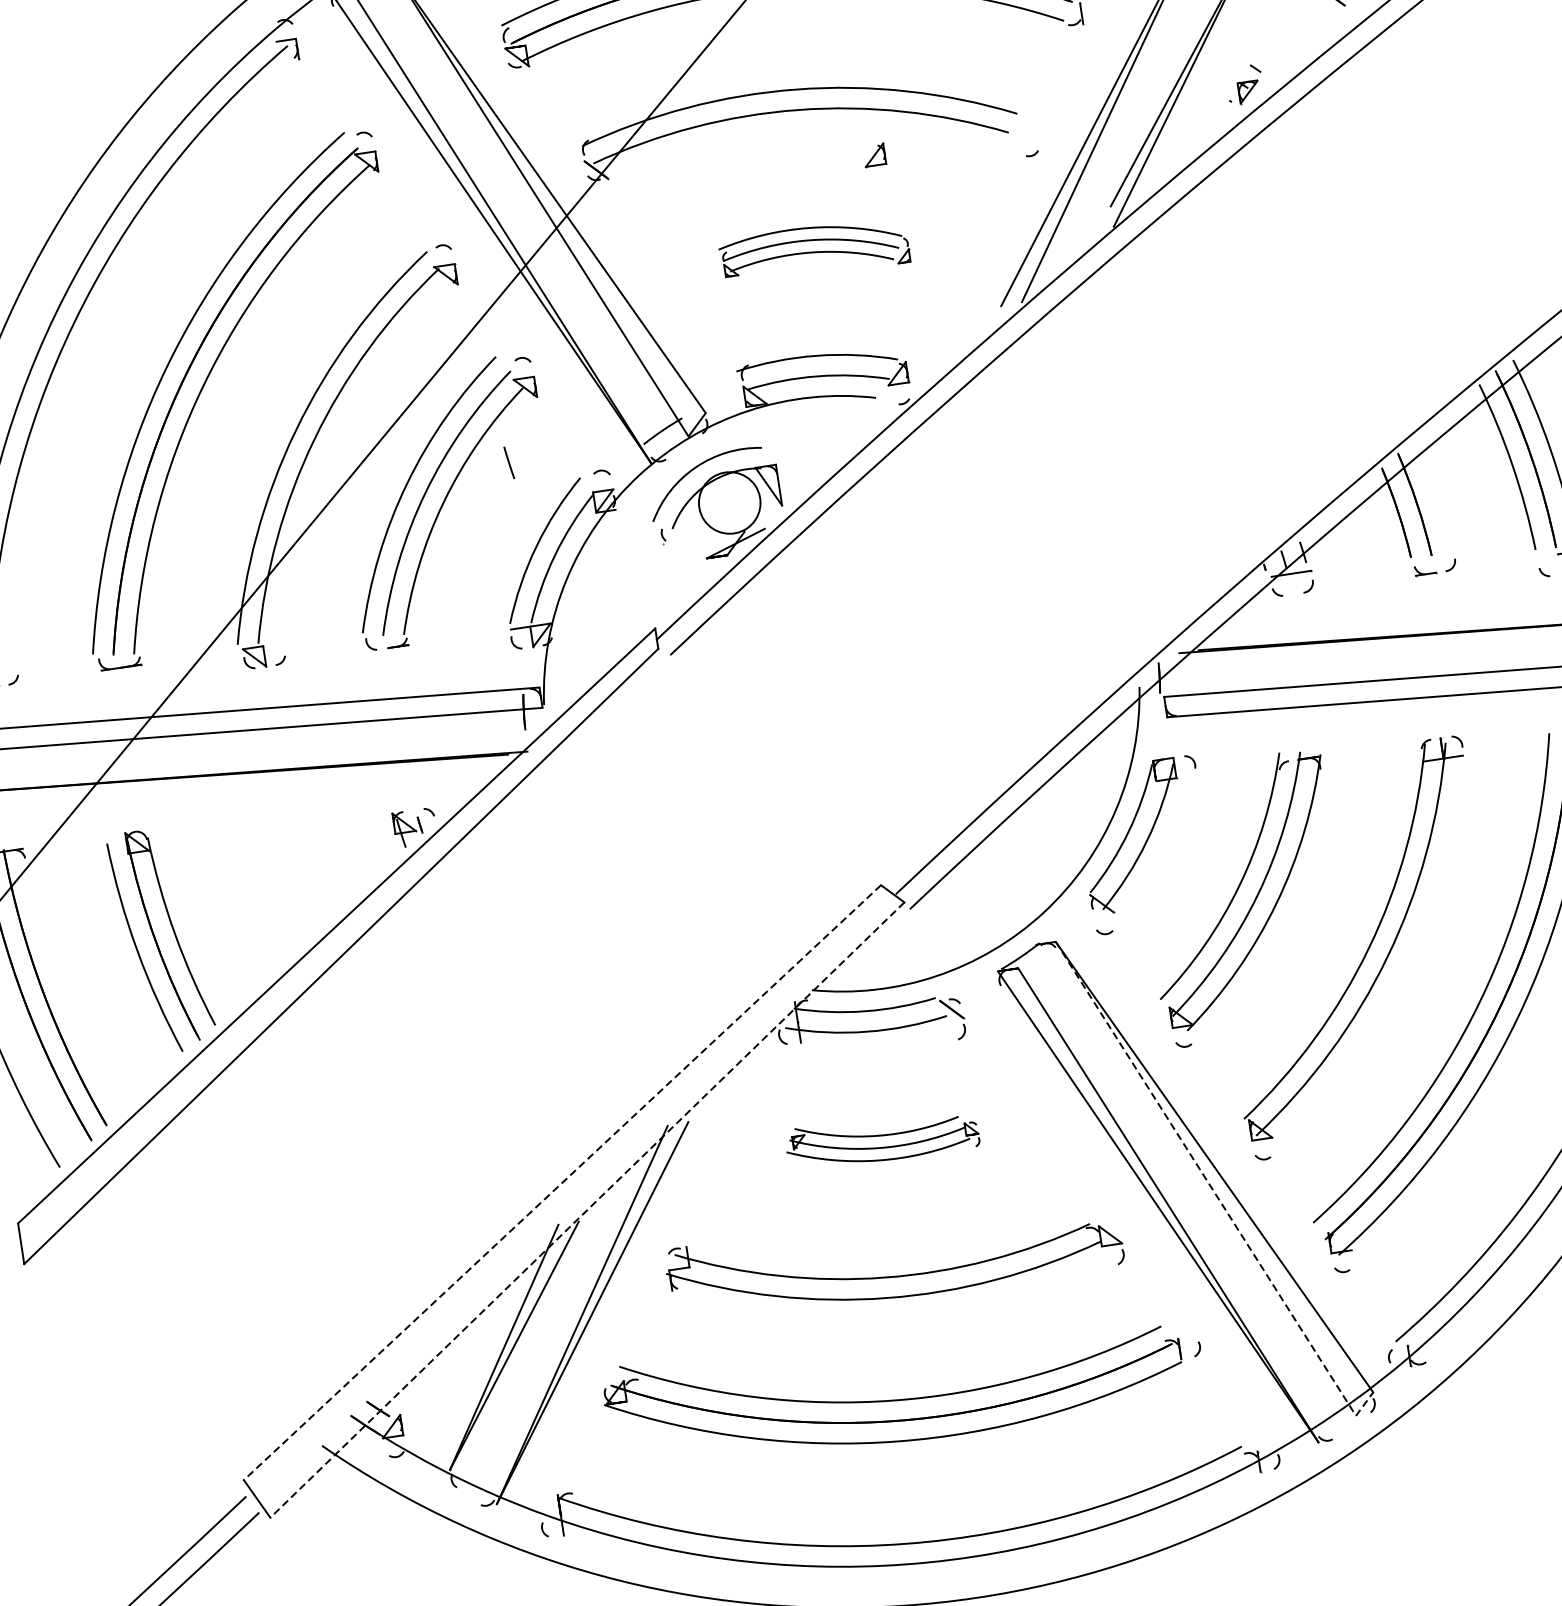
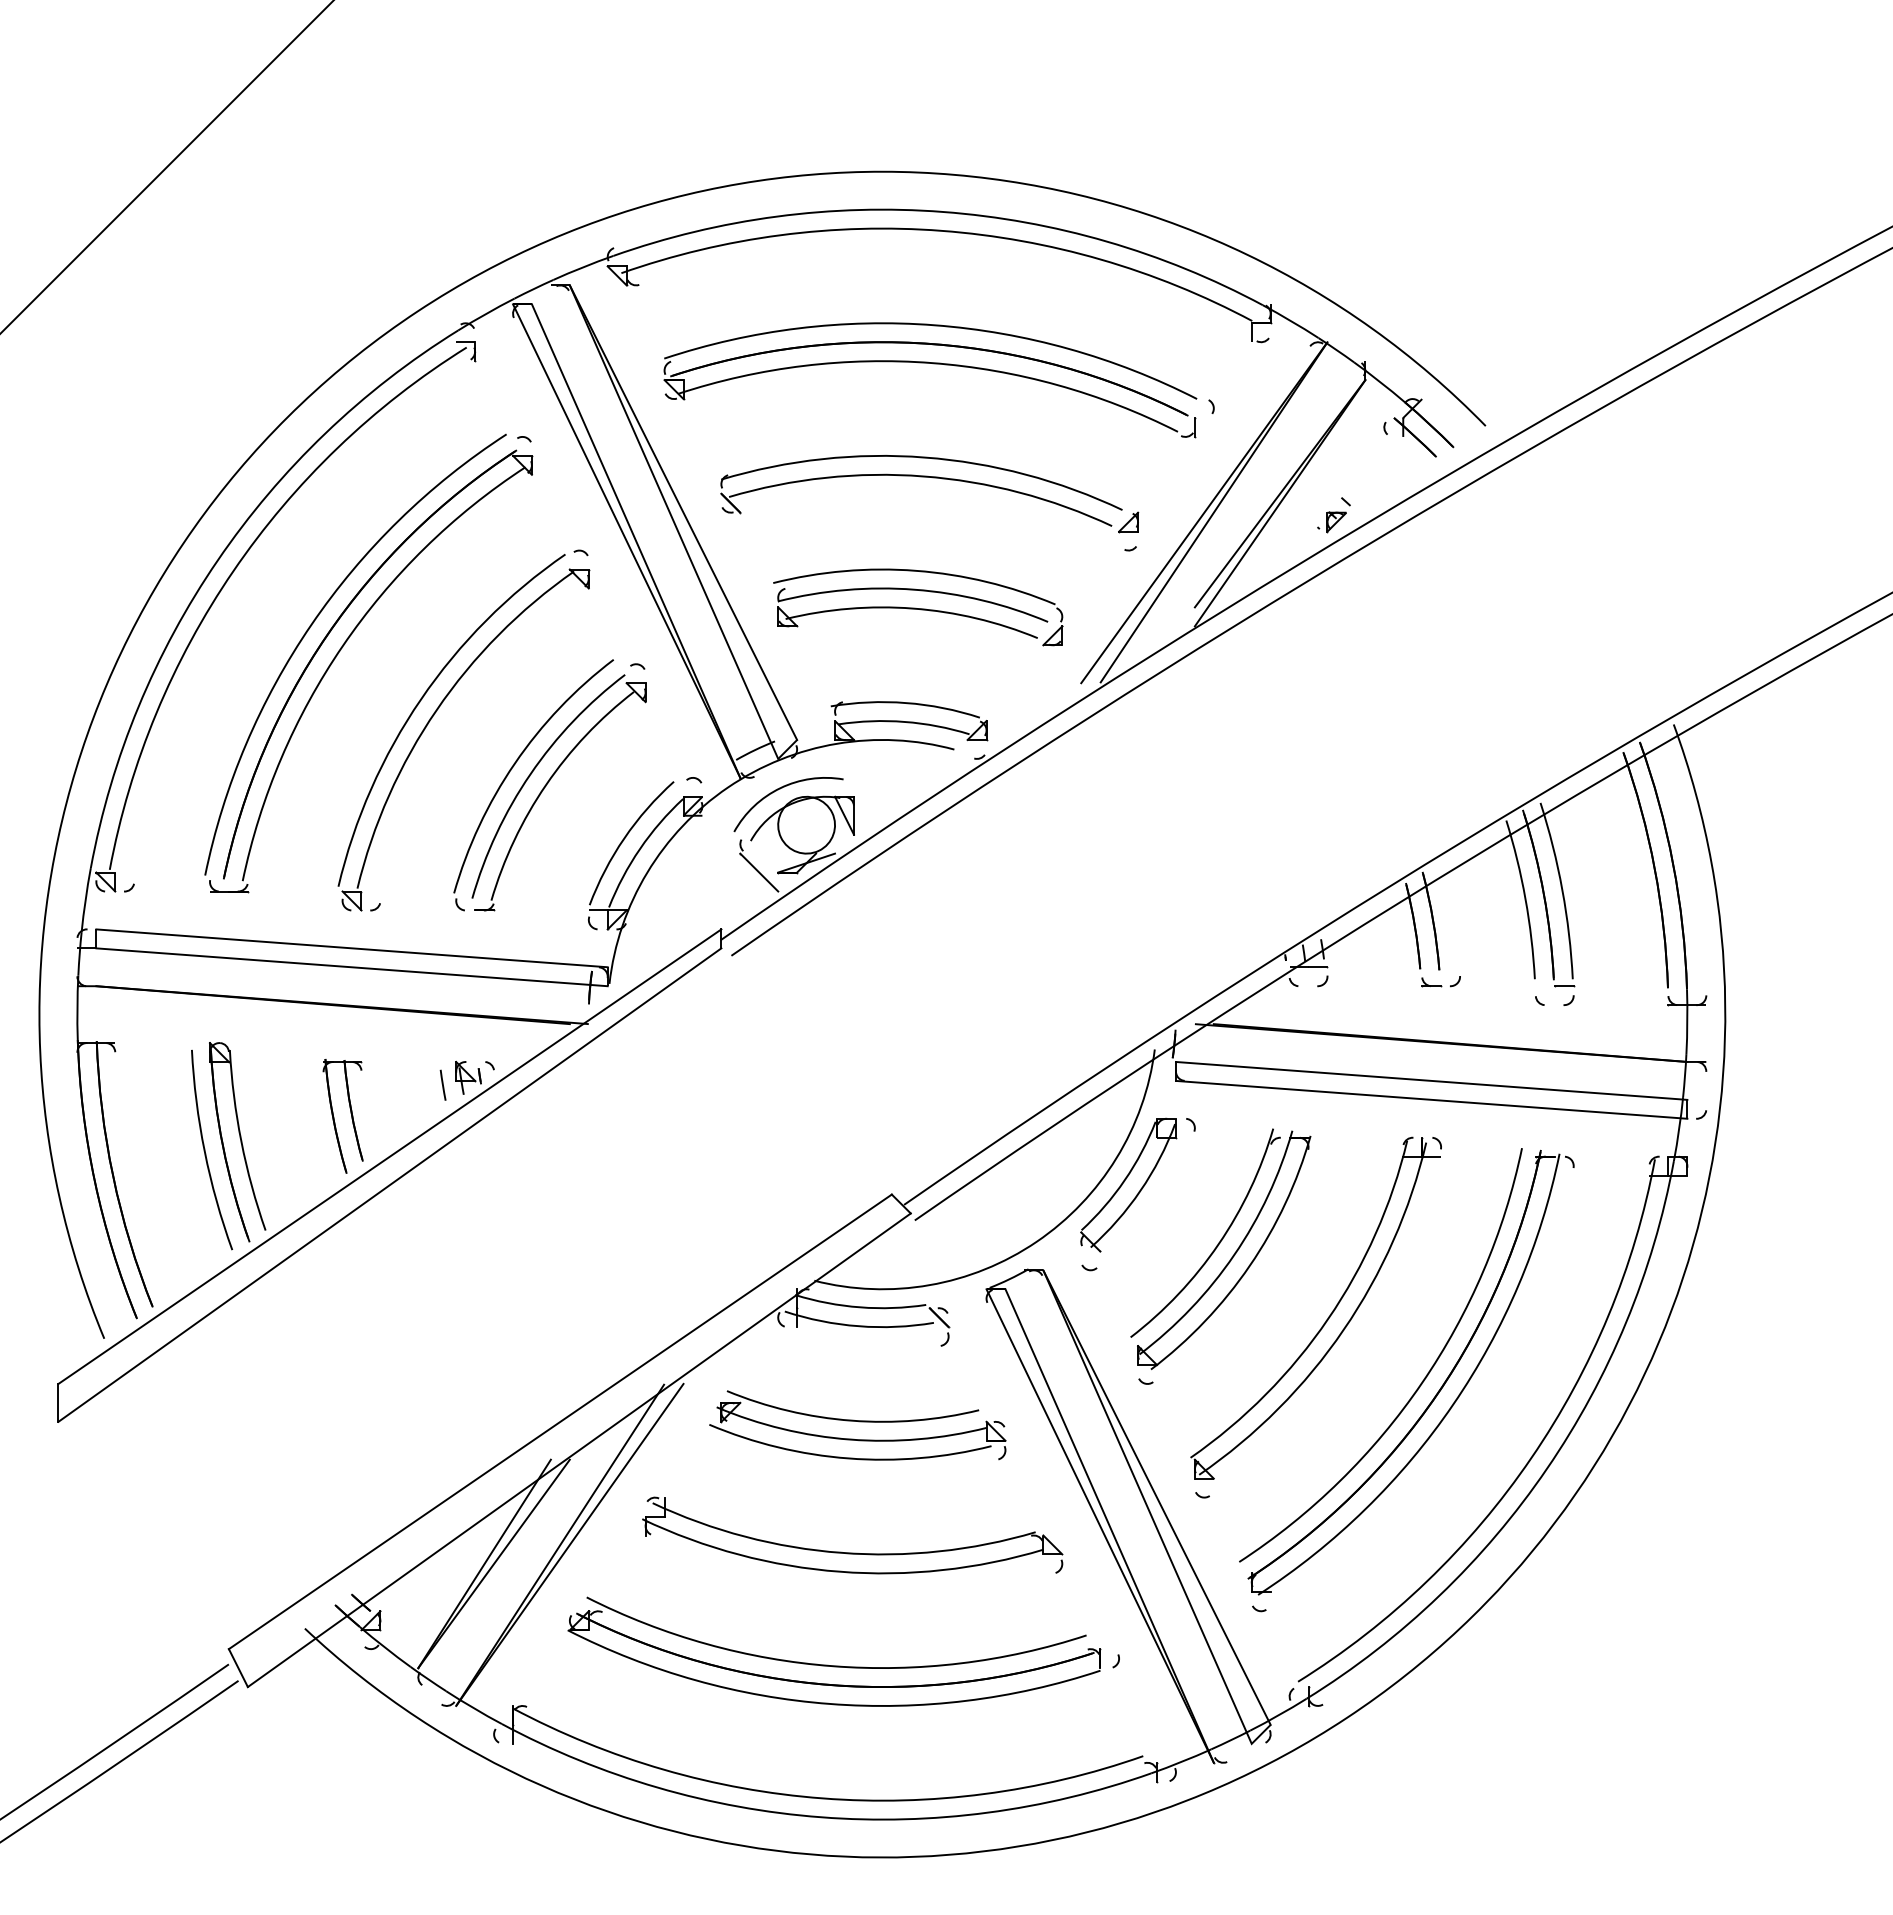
part: (874, 155) -> (1128, 522), moved
part: (814, 251) -> (918, 607), size x1.67
line: (508, 462) -> (442, 1084), moved
line: (686, 561) -> (759, 872), added
part: (270, 891) -> (334, 1116), added
part: (881, 1138) -> (857, 1425), size x1.67
line: (562, 1182) -> (560, 1421), dashed -> solid
line: (1214, 1191) -> (1153, 1519), dashed -> solid
line: (586, 1210) -> (578, 1450), dashed -> solid

